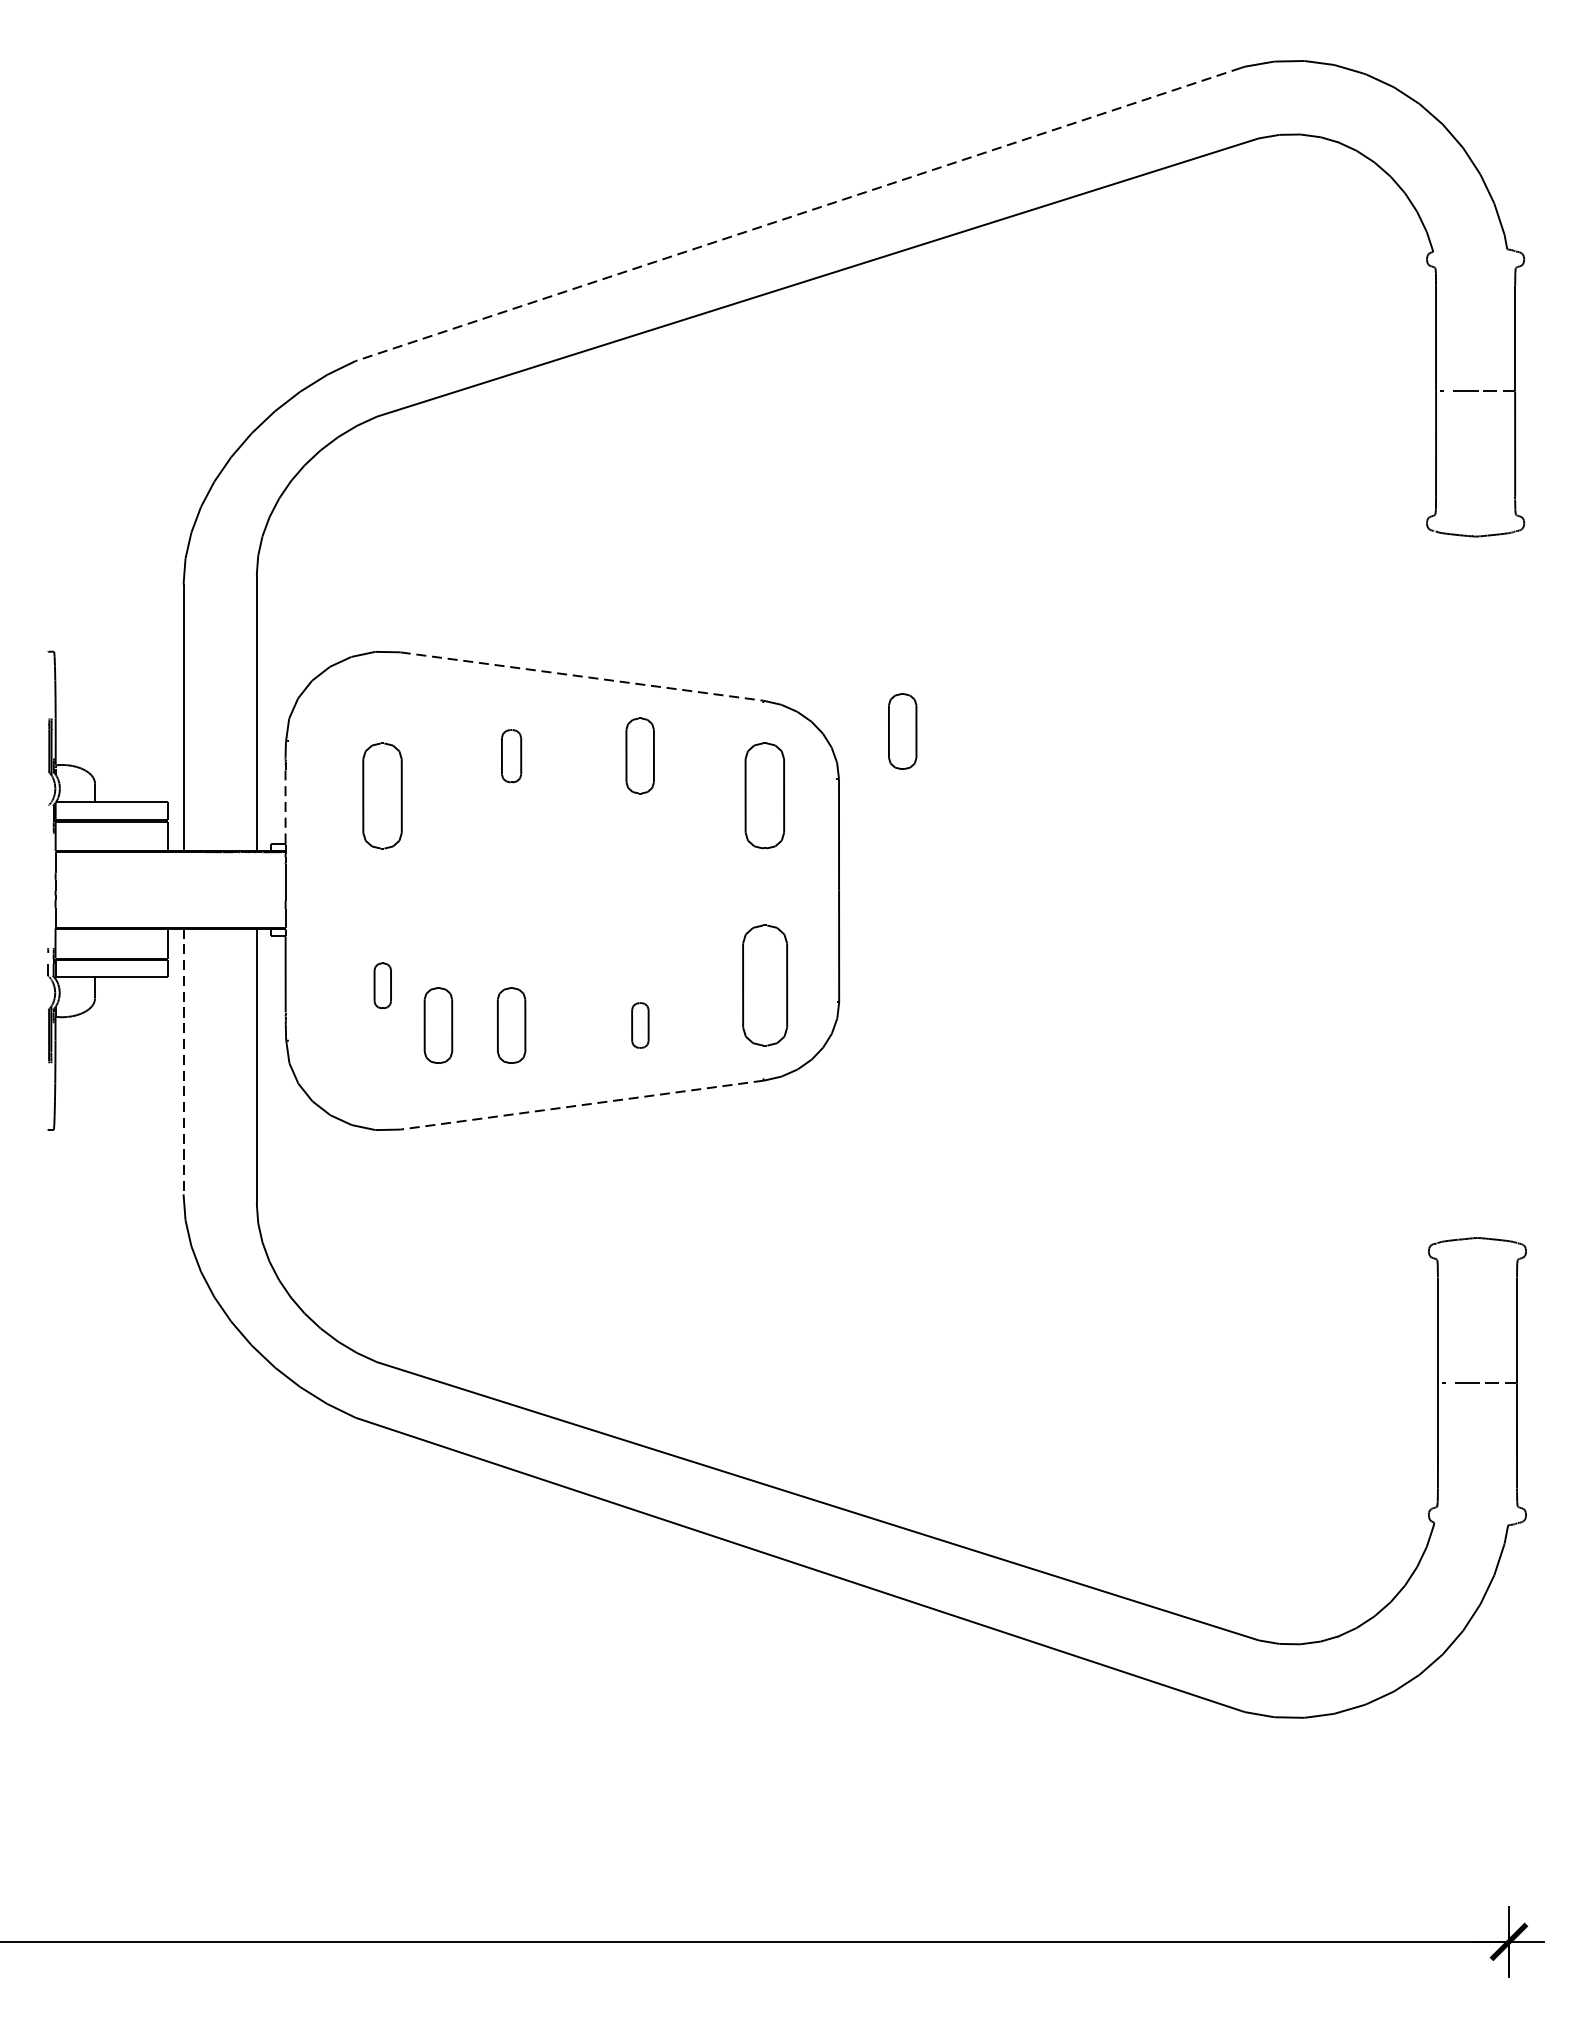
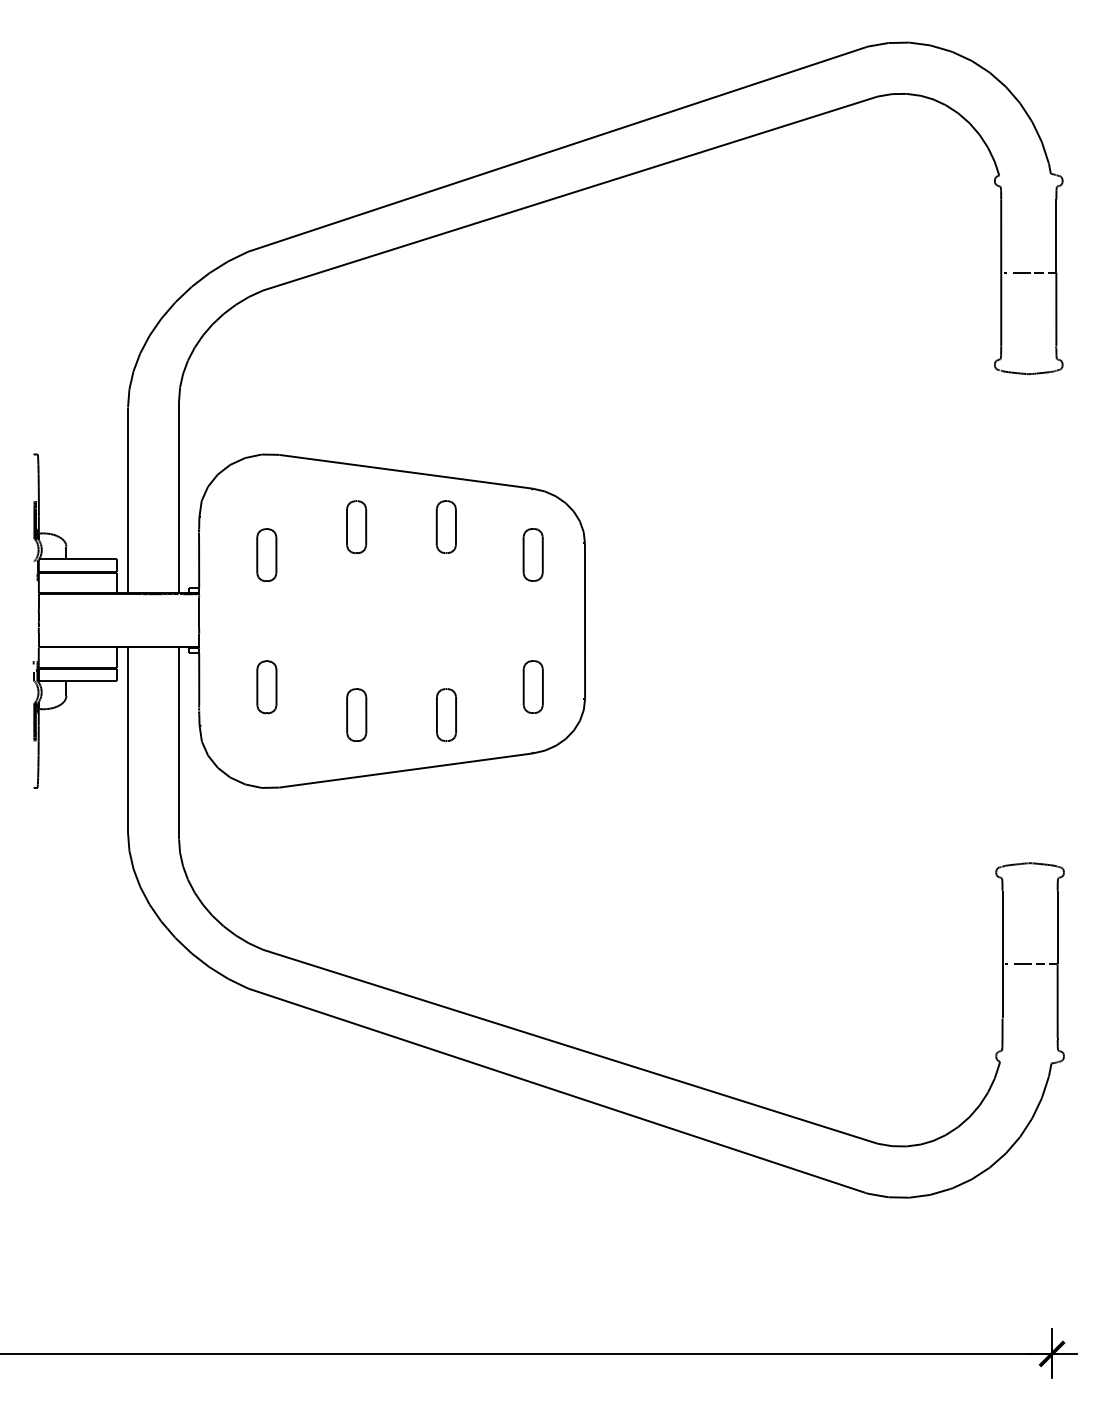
line: (798, 214) -> (556, 149), dashed -> solid
line: (581, 676) -> (405, 471), dashed -> solid
part: (901, 730) -> (628, 509), removed
part: (511, 756) -> (356, 527), size x1.43
part: (763, 795) -> (532, 554), size x0.71
part: (382, 796) -> (266, 555), size x0.71
line: (286, 806) -> (199, 562), dashed -> solid
part: (763, 984) -> (532, 686), size x0.62
part: (382, 986) -> (266, 687), size x1.67
part: (640, 1024) -> (446, 714), size x1.67
part: (438, 1026) -> (305, 715), removed
line: (184, 1062) -> (128, 740), dashed -> solid
line: (582, 1105) -> (406, 770), dashed -> solid

